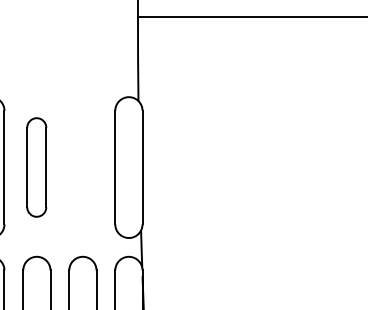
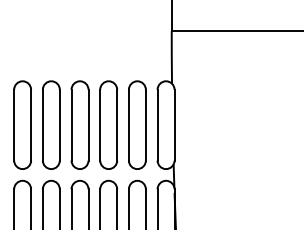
part: (36, 166) -> (108, 124), size x1.43
part: (83, 166) -> (137, 124), added

